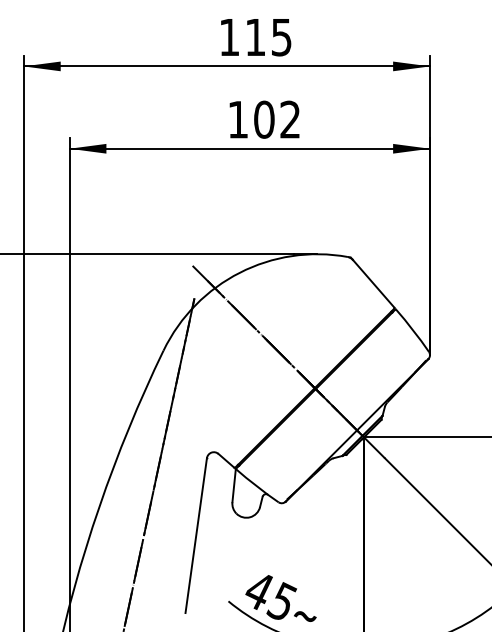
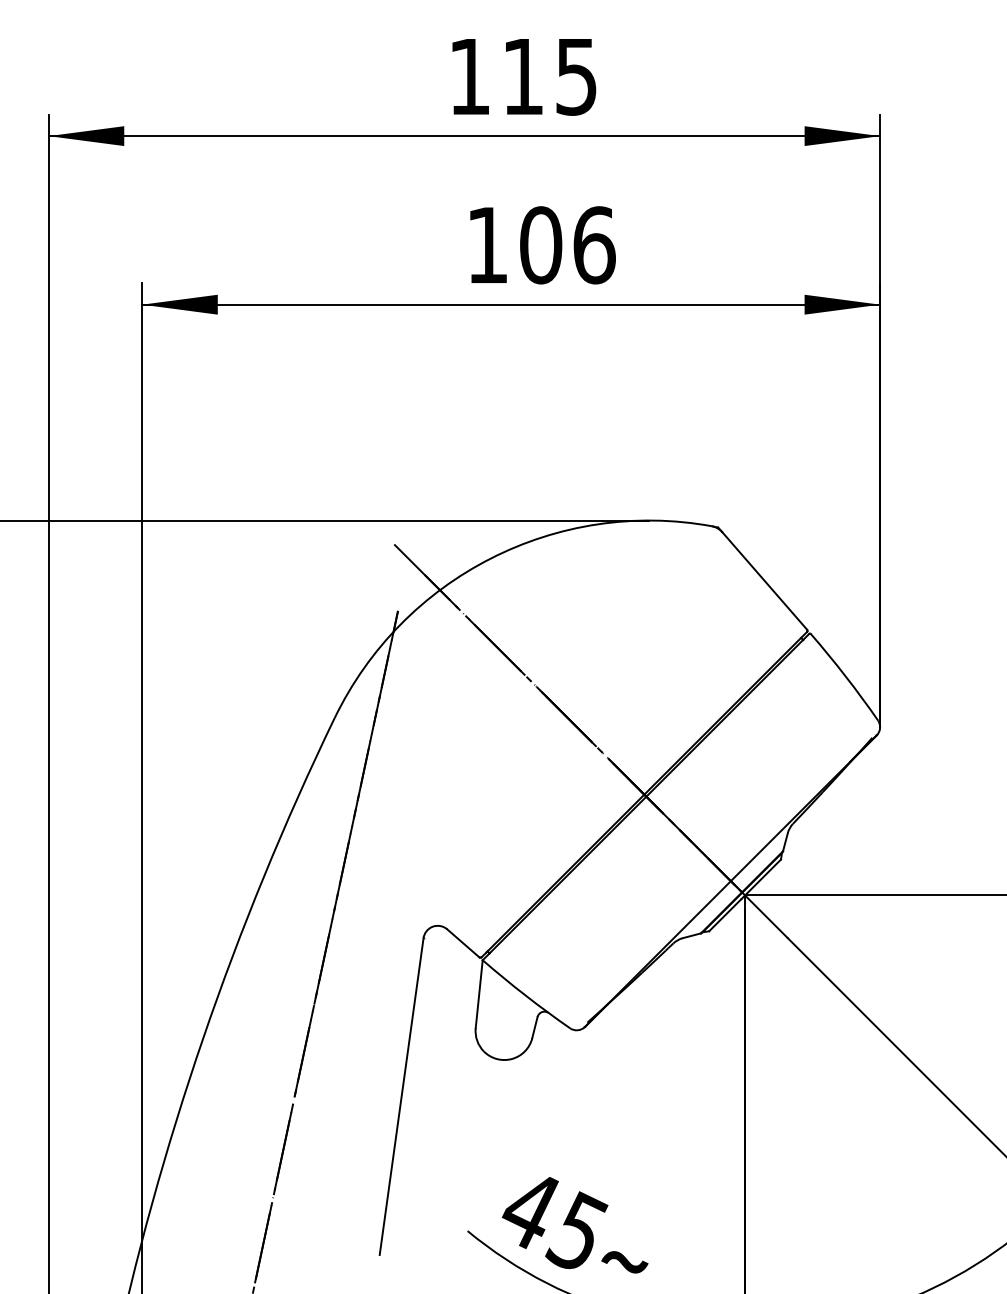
text: (290, 119) -> (594, 244), 102 -> 106

